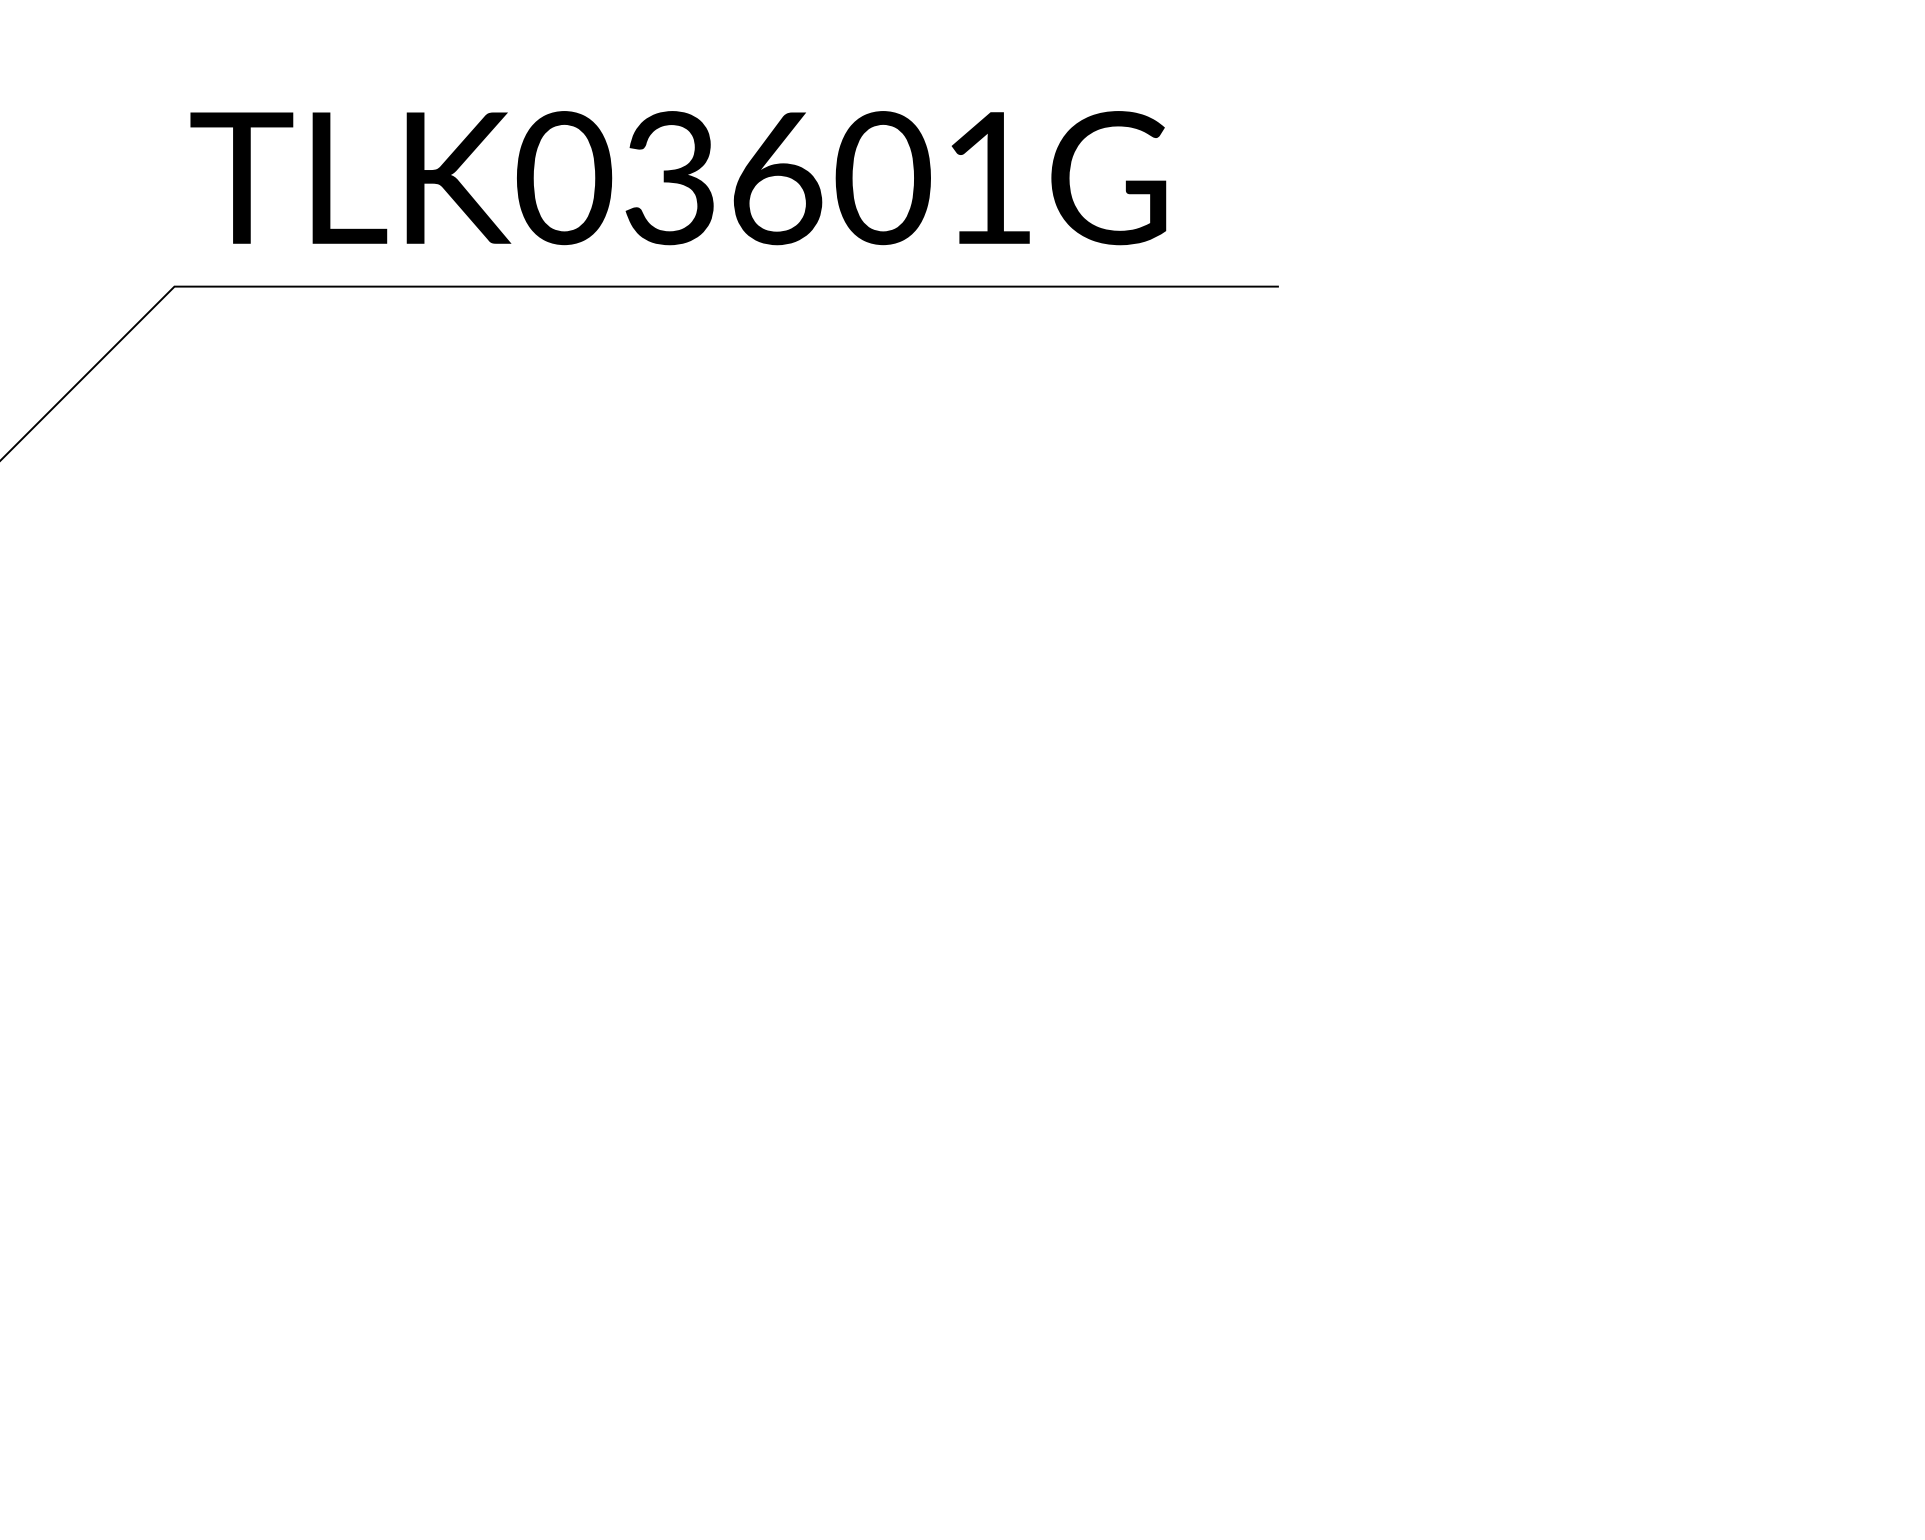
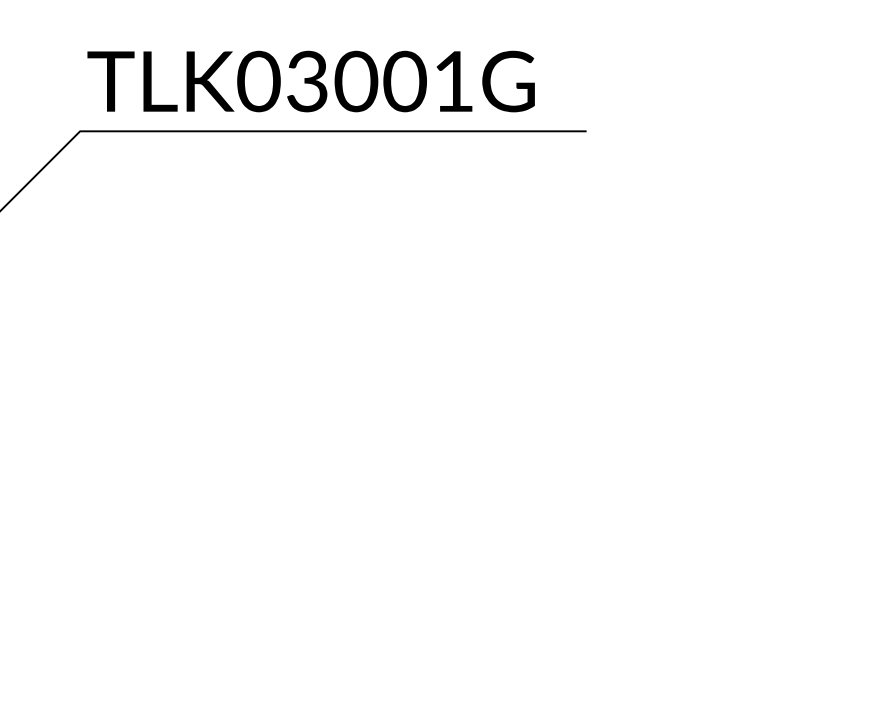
text: (777, 175) -> (356, 80), TLK03601G -> TLK03001G

